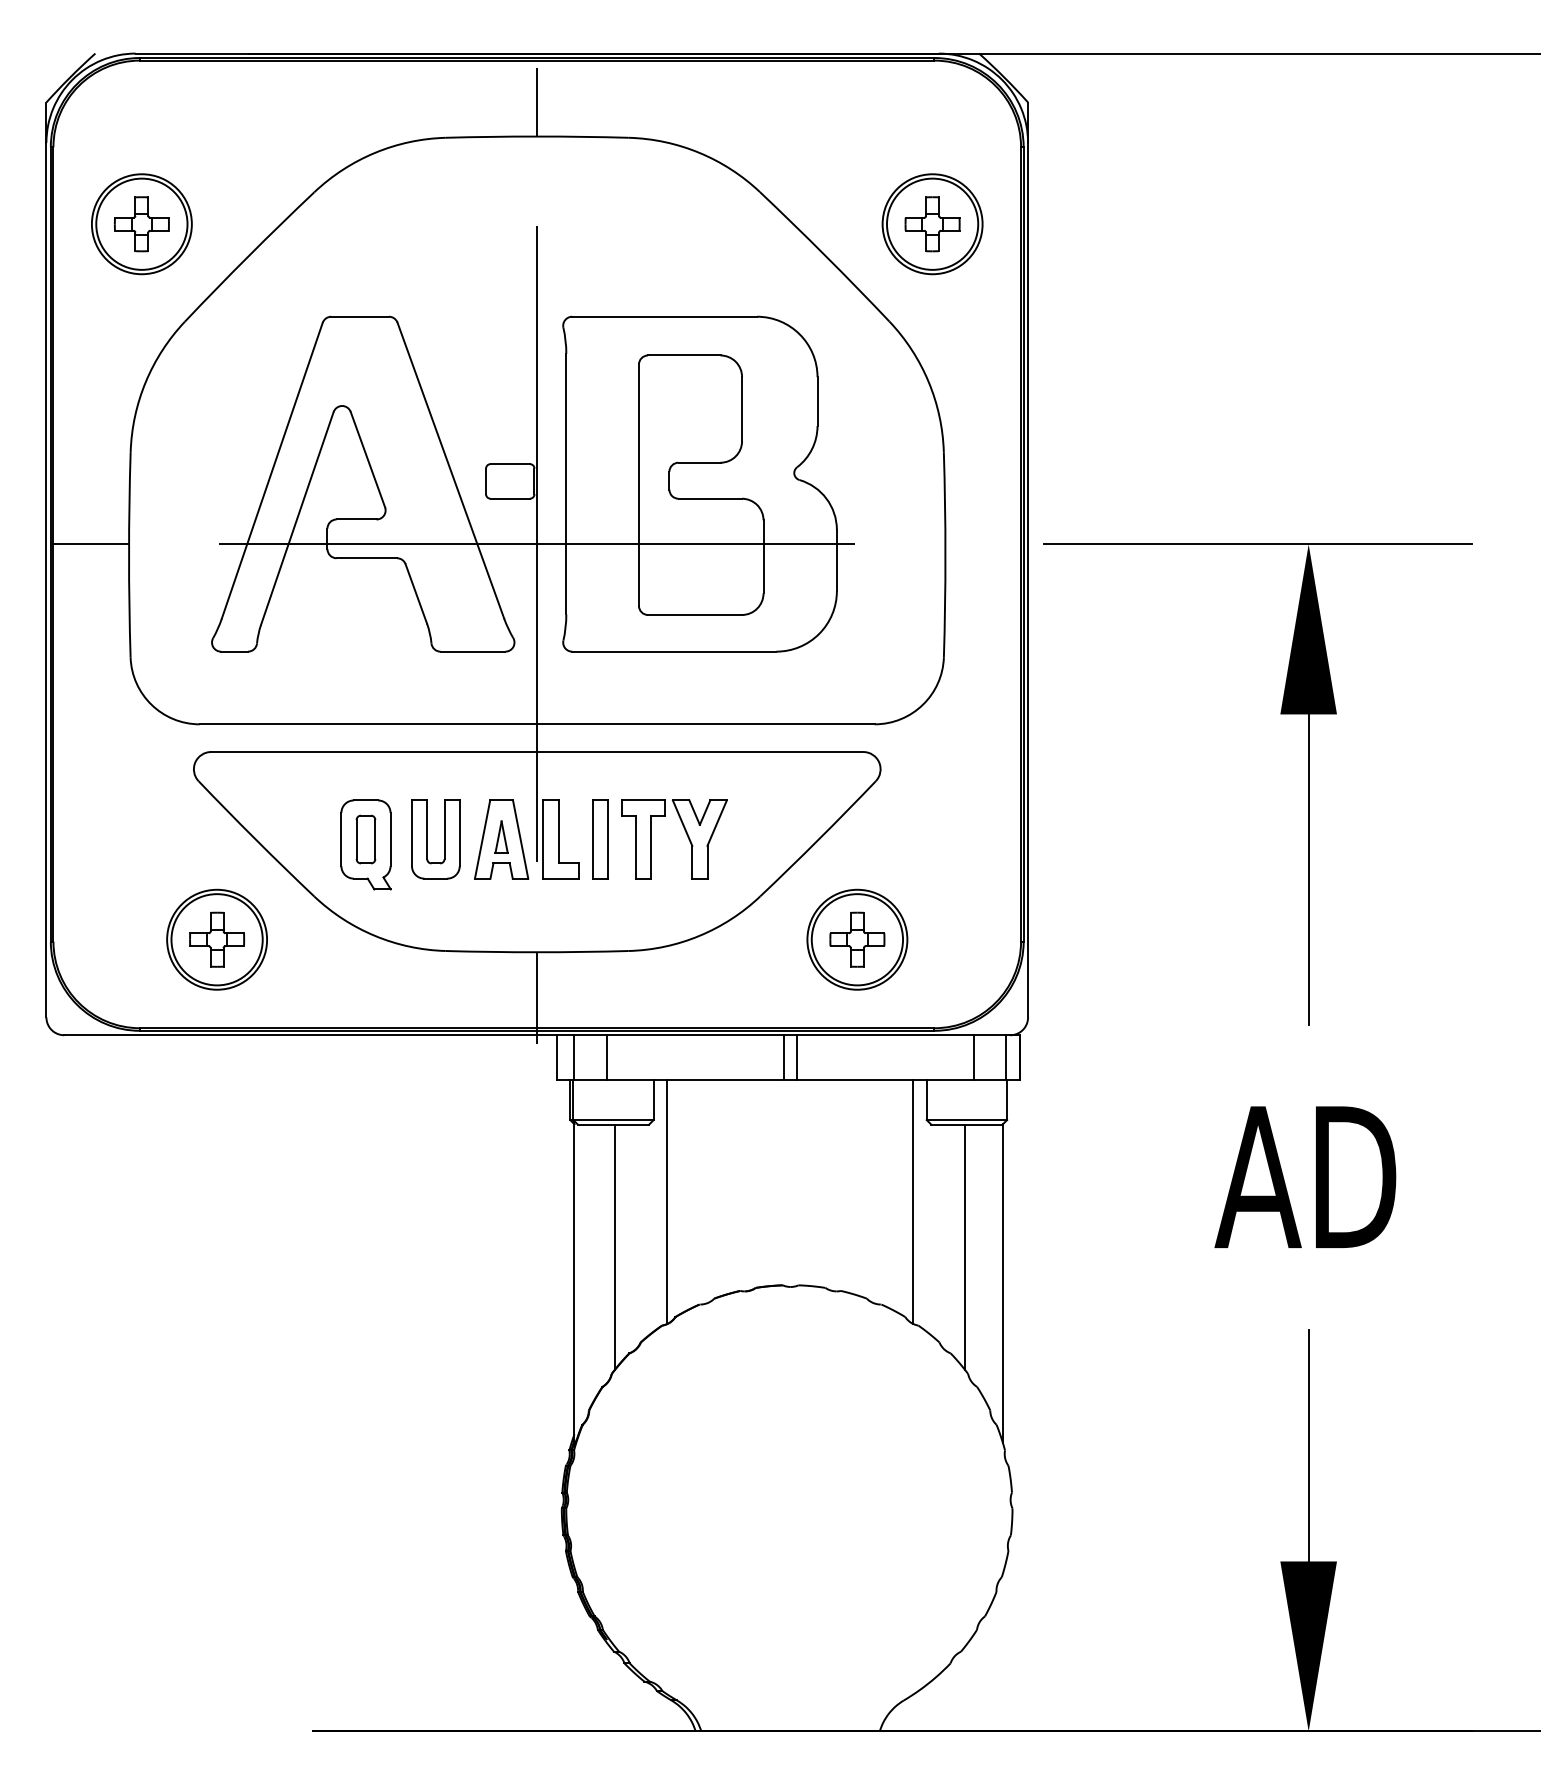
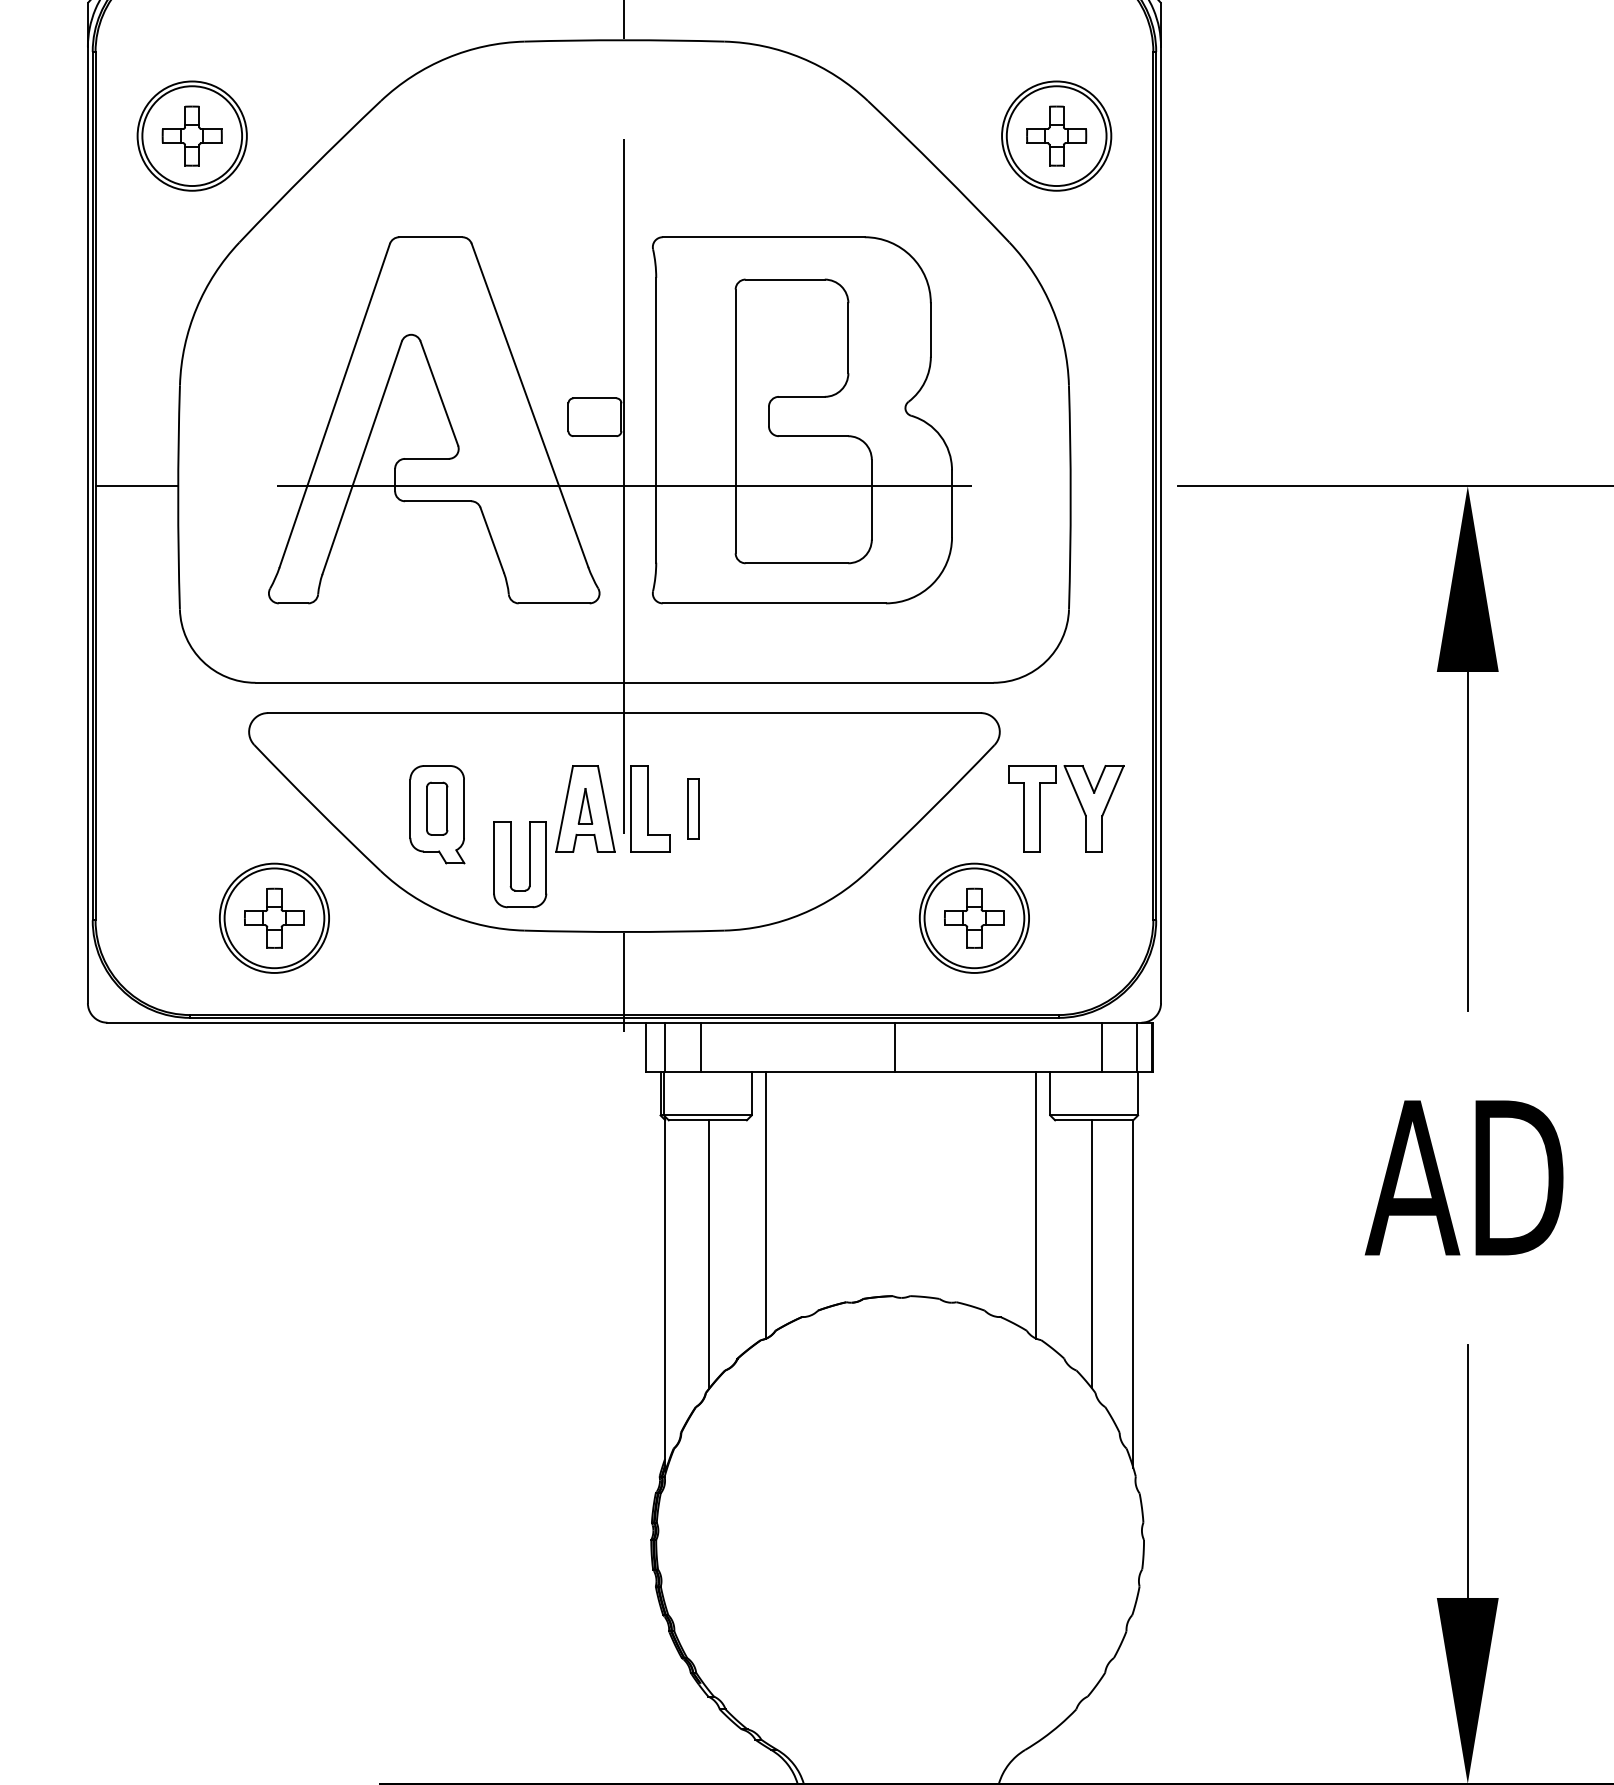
part: (686, 835) -> (1079, 804), moved
part: (427, 839) -> (511, 864), moved
part: (600, 839) -> (693, 808), size x0.7
line: (796, 1057) -> (907, 1047), removed

